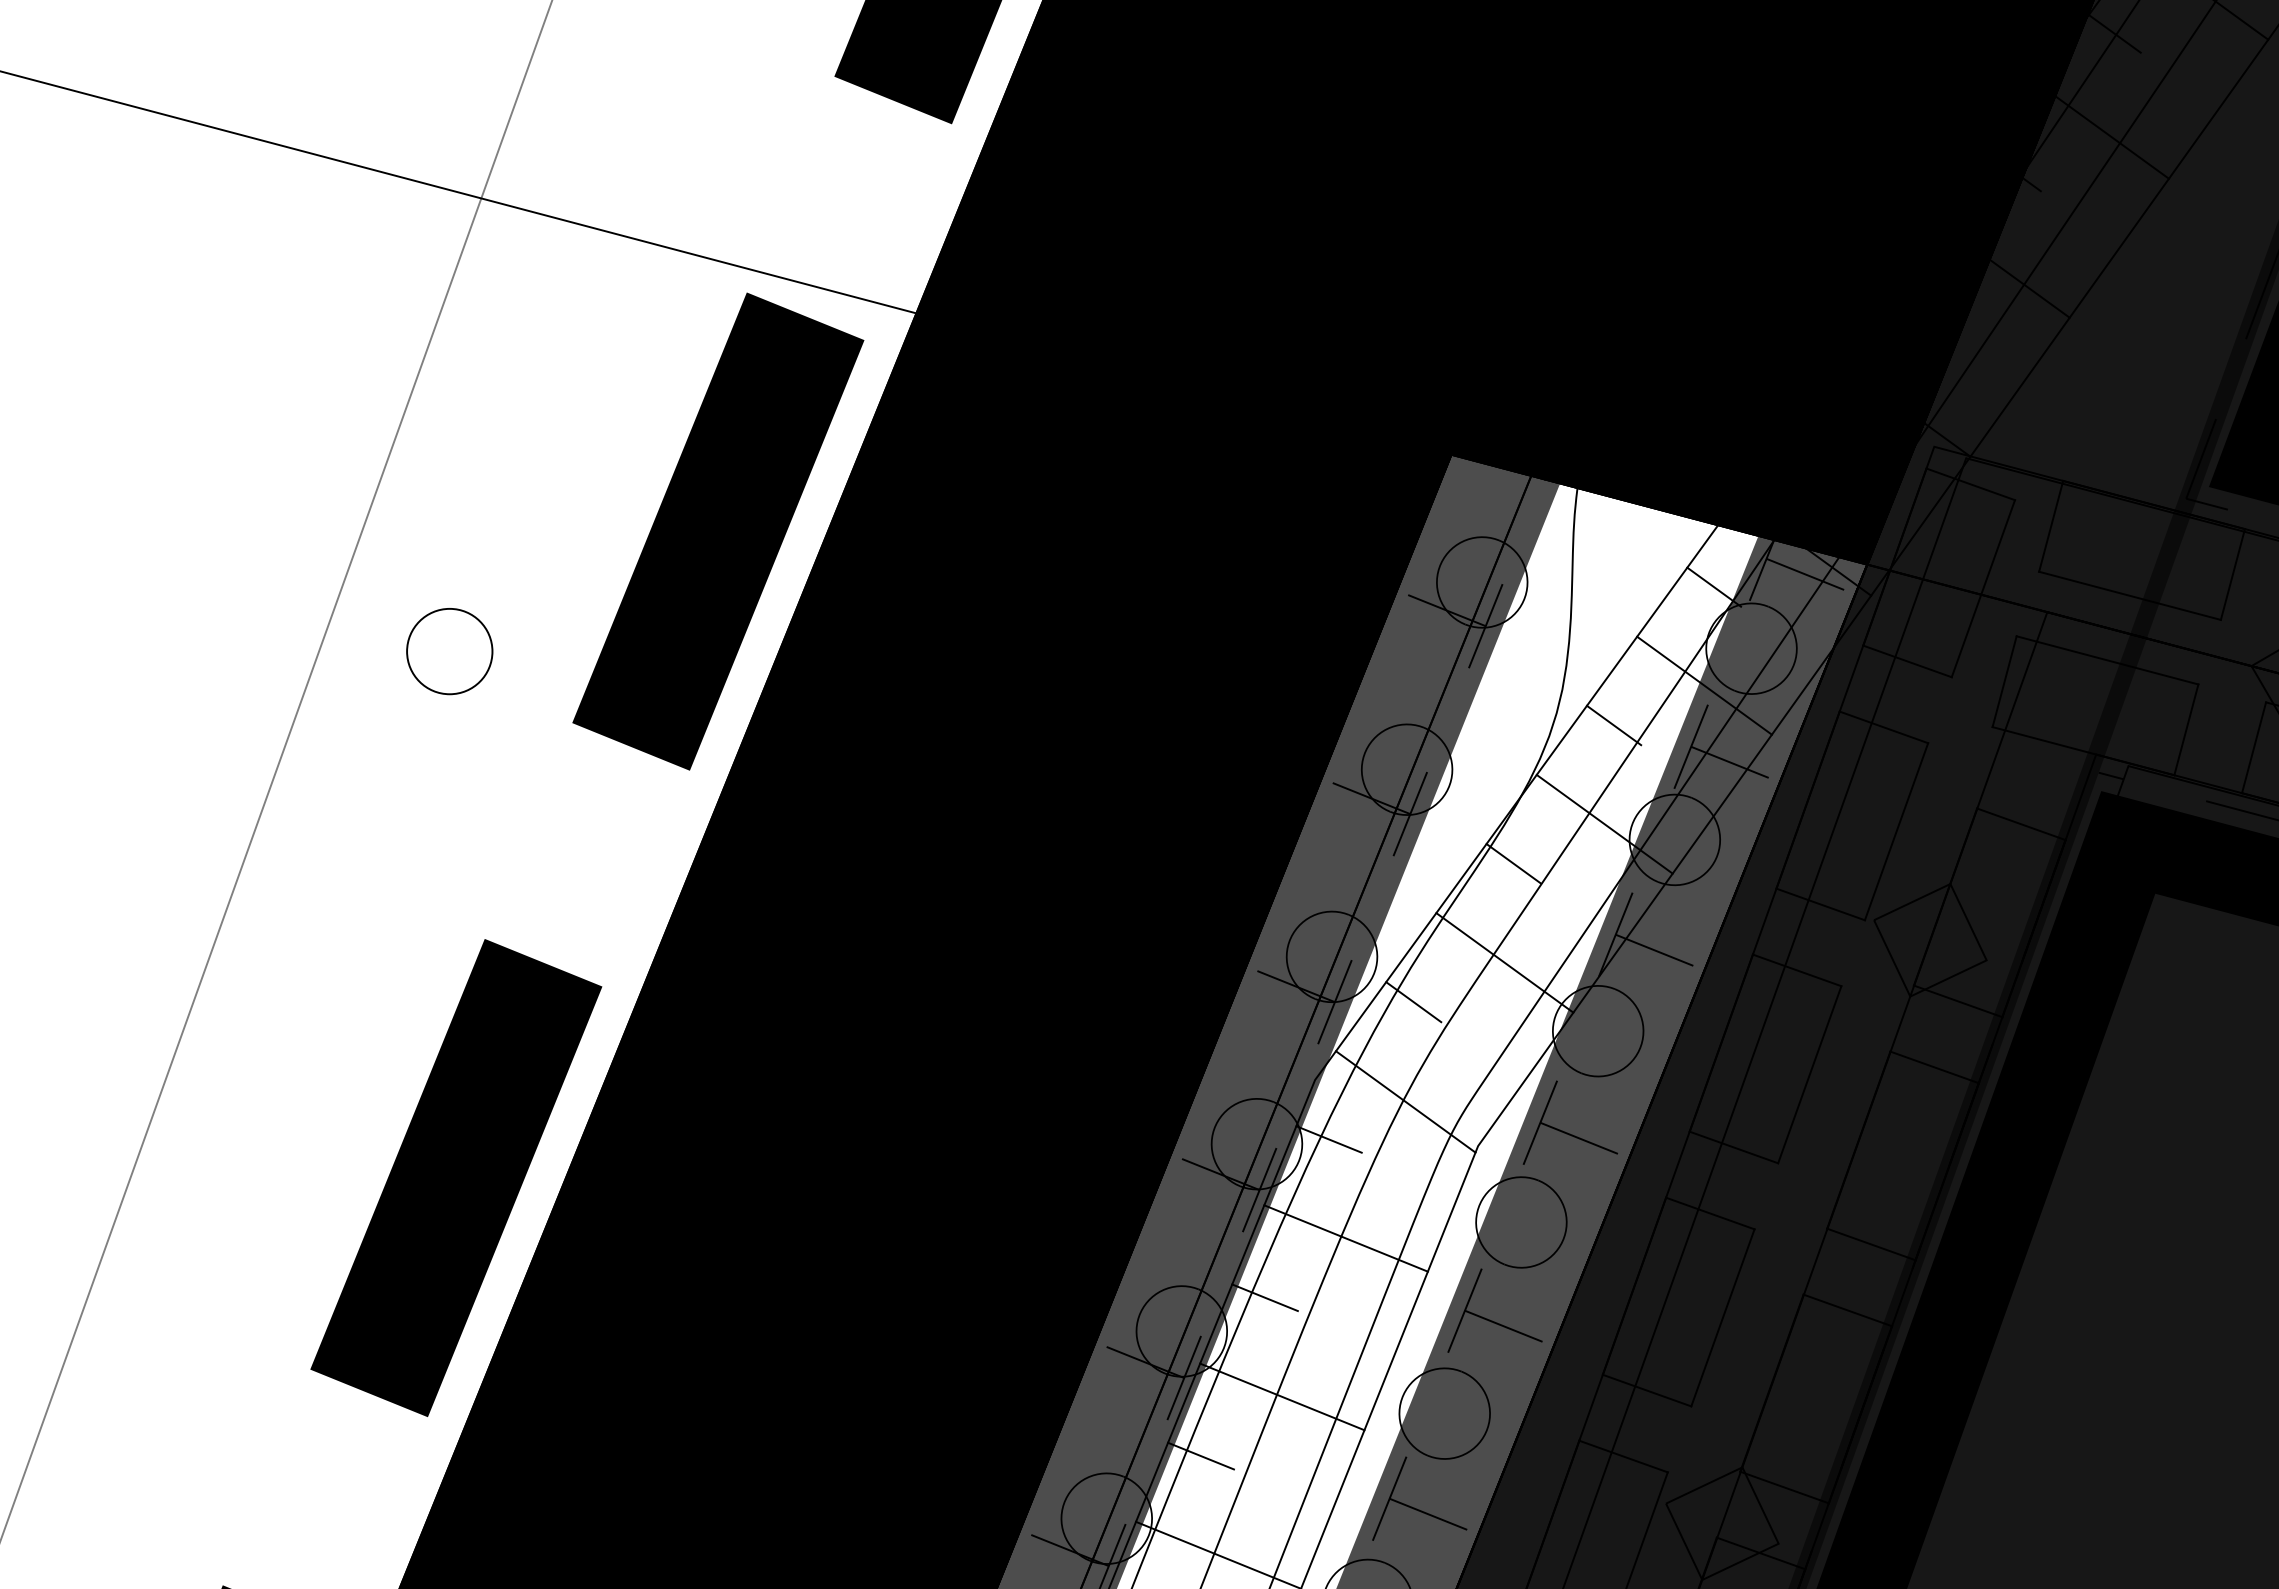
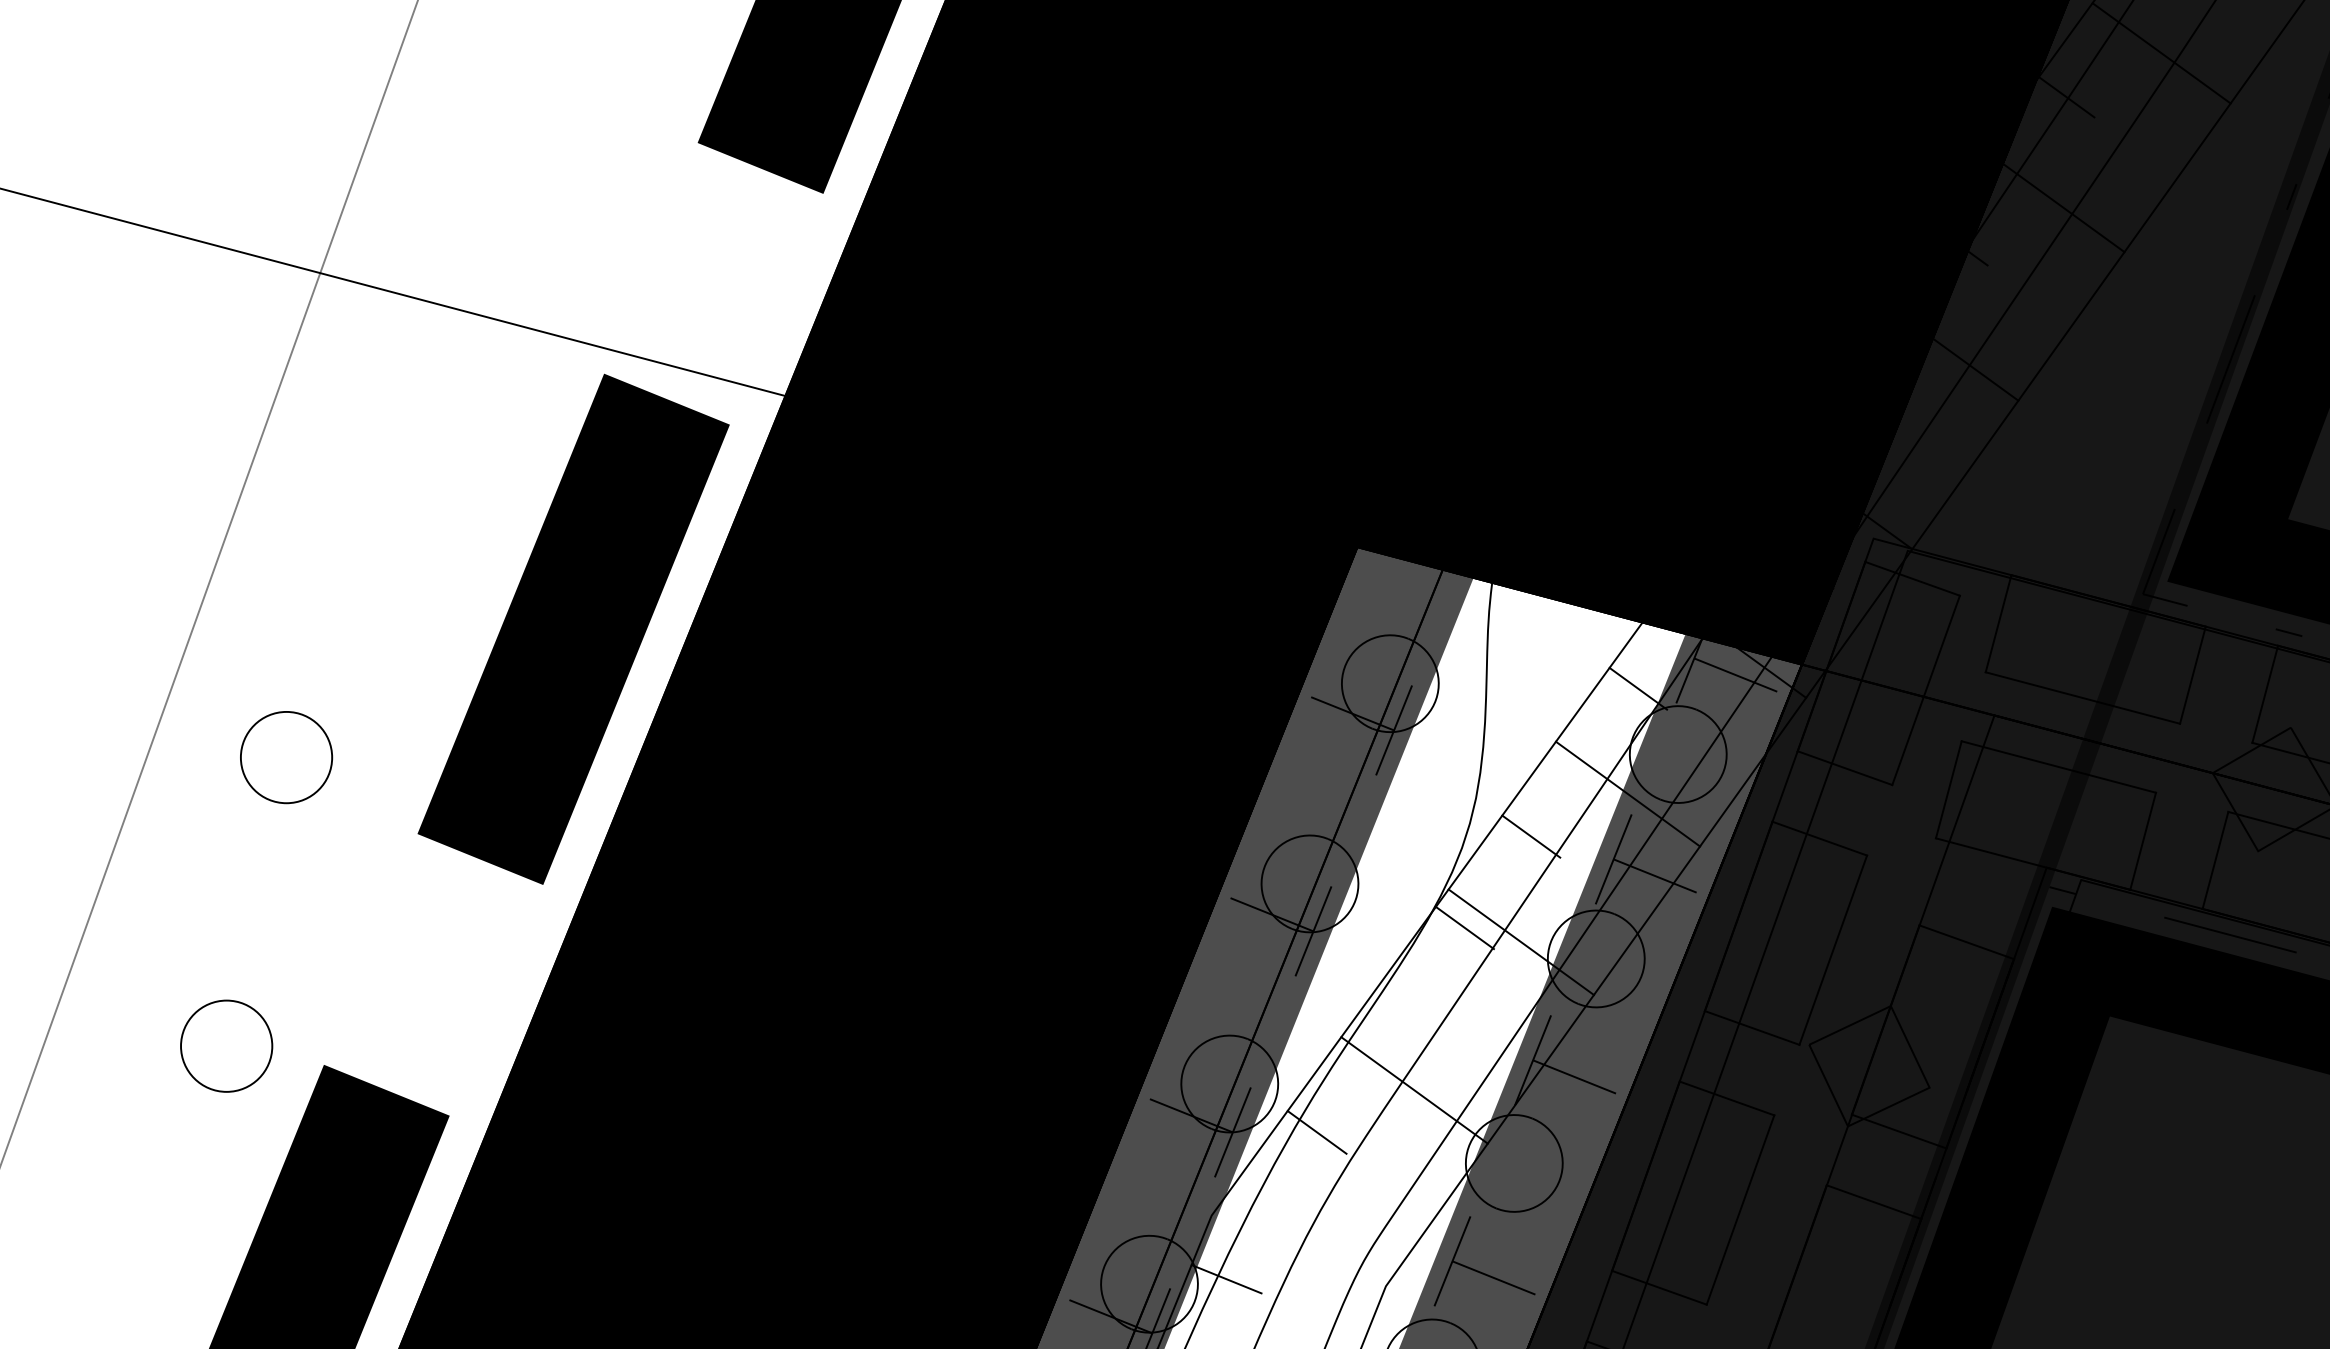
line: (1513, 863) -> (1464, 927), moved
part: (393, 921) -> (226, 1046), added
line: (1405, 1101) -> (1308, 1238), removed

